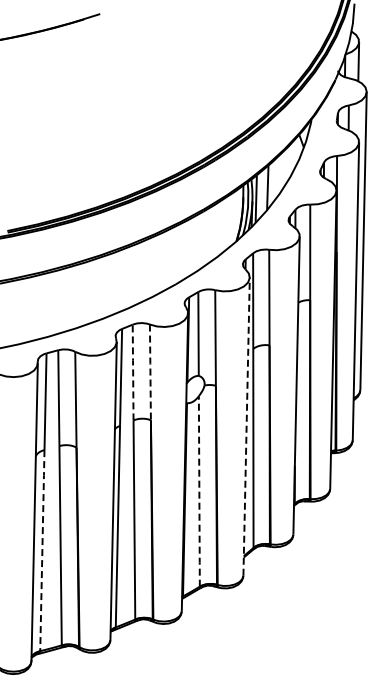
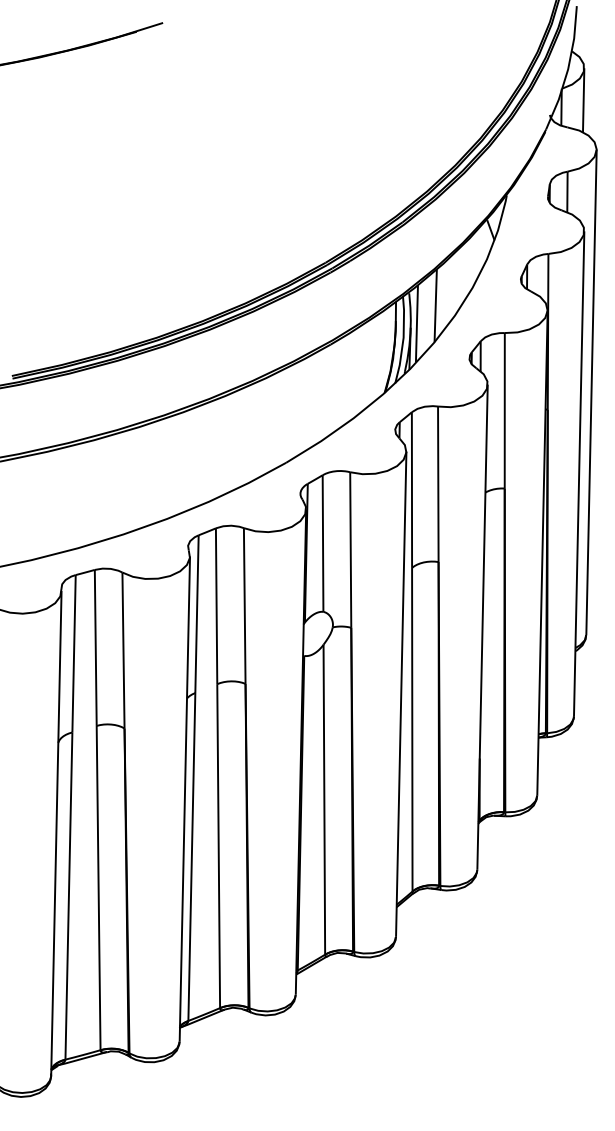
line: (133, 371) -> (217, 604), dashed -> solid
line: (150, 372) -> (244, 606), dashed -> solid
line: (246, 426) -> (401, 694), dashed -> solid
line: (199, 491) -> (324, 799), dashed -> solid
line: (42, 550) -> (69, 895), dashed -> solid

